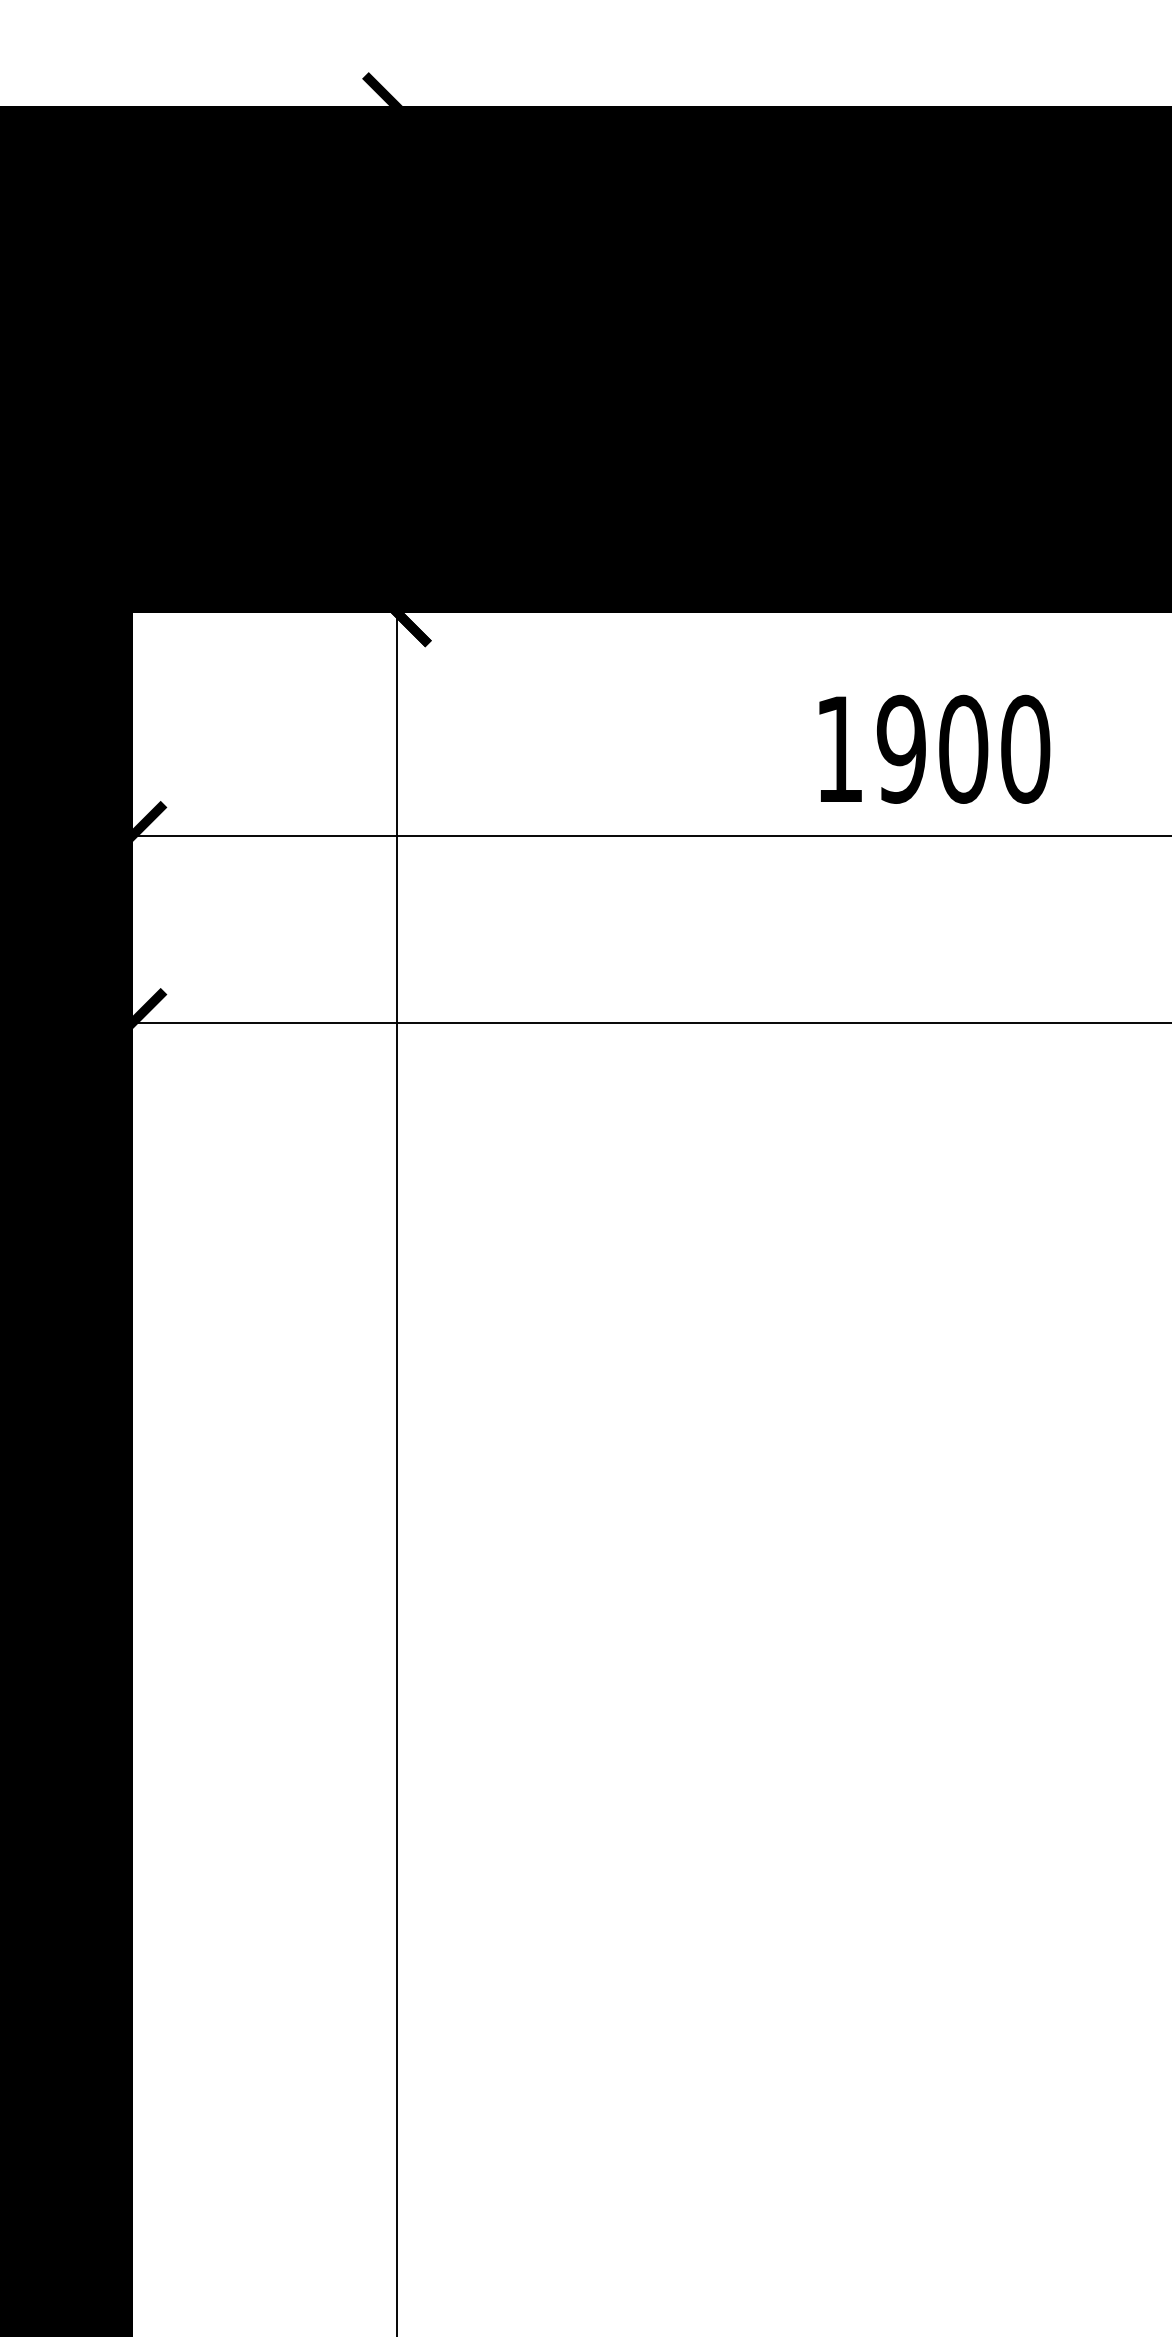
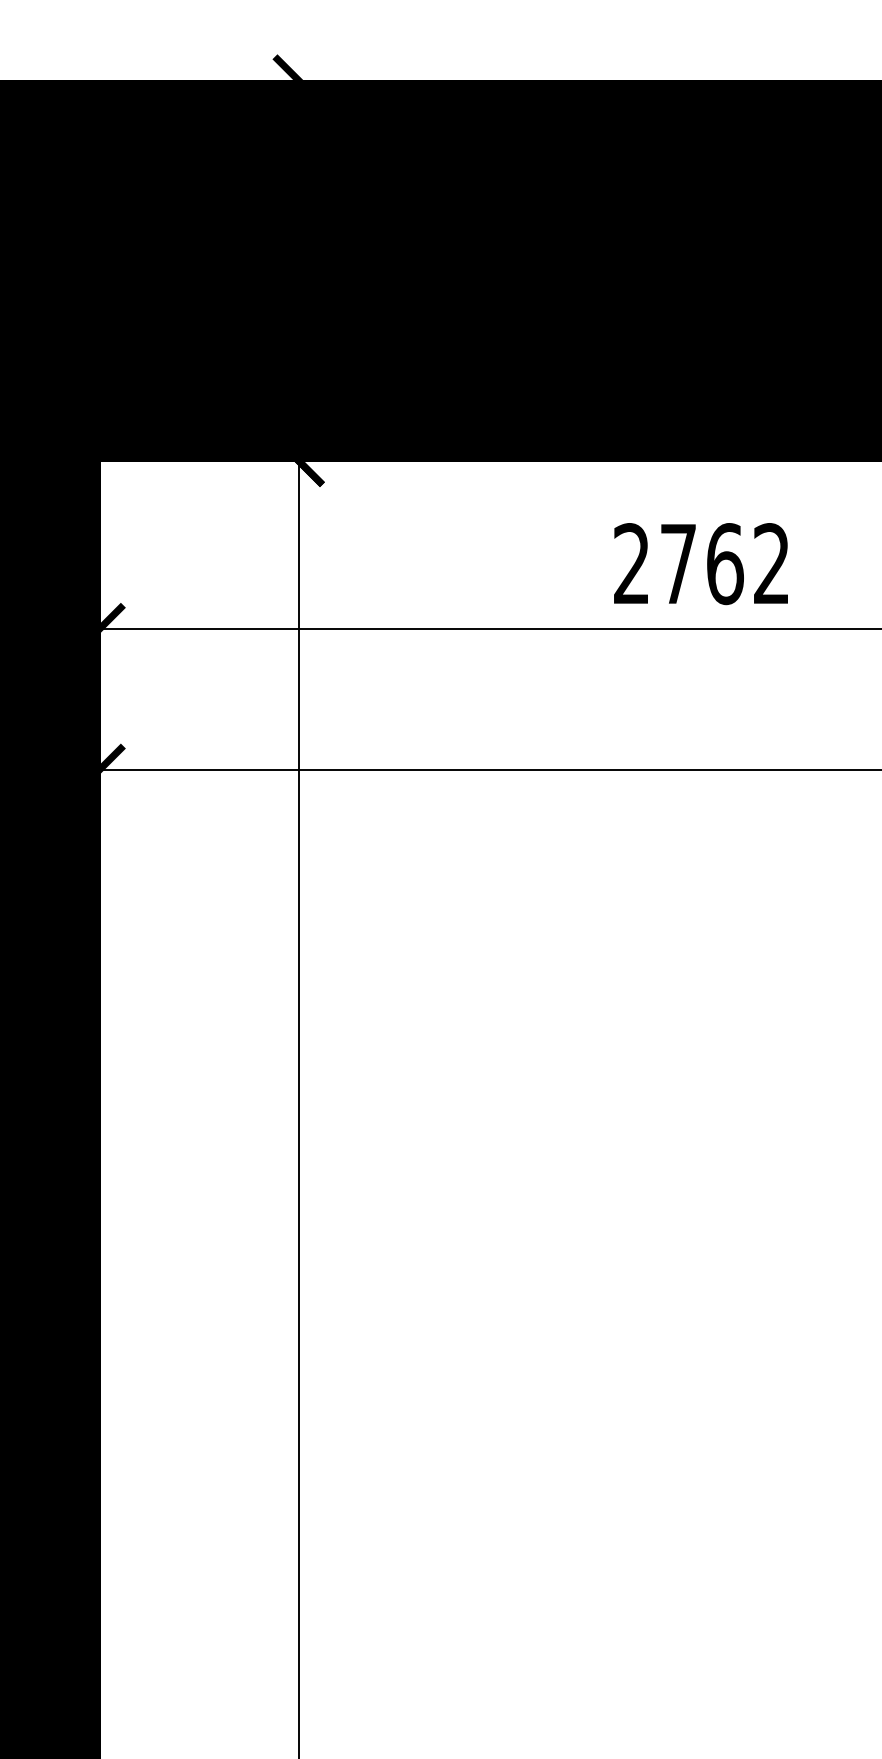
text: (933, 749) -> (702, 564), 1900 -> 2762

